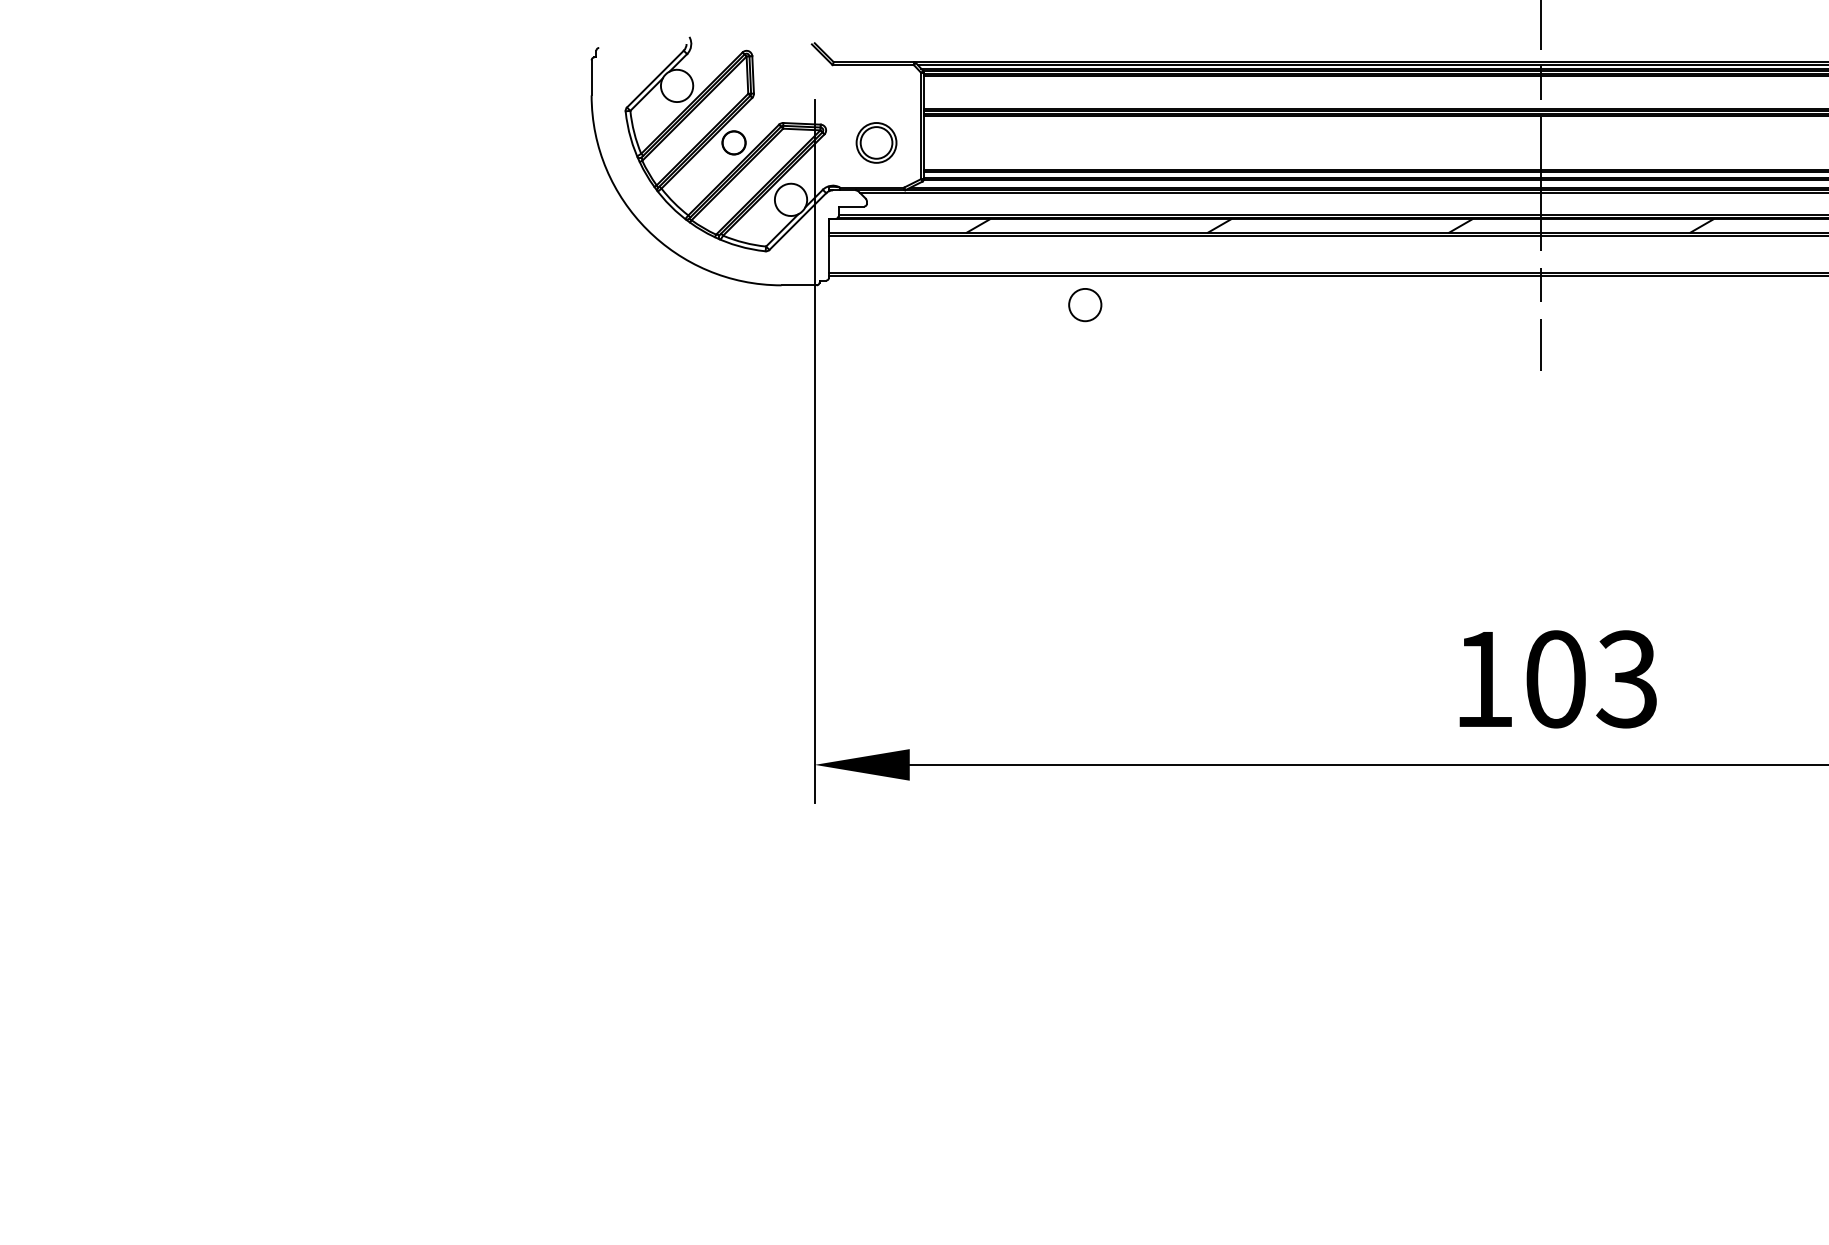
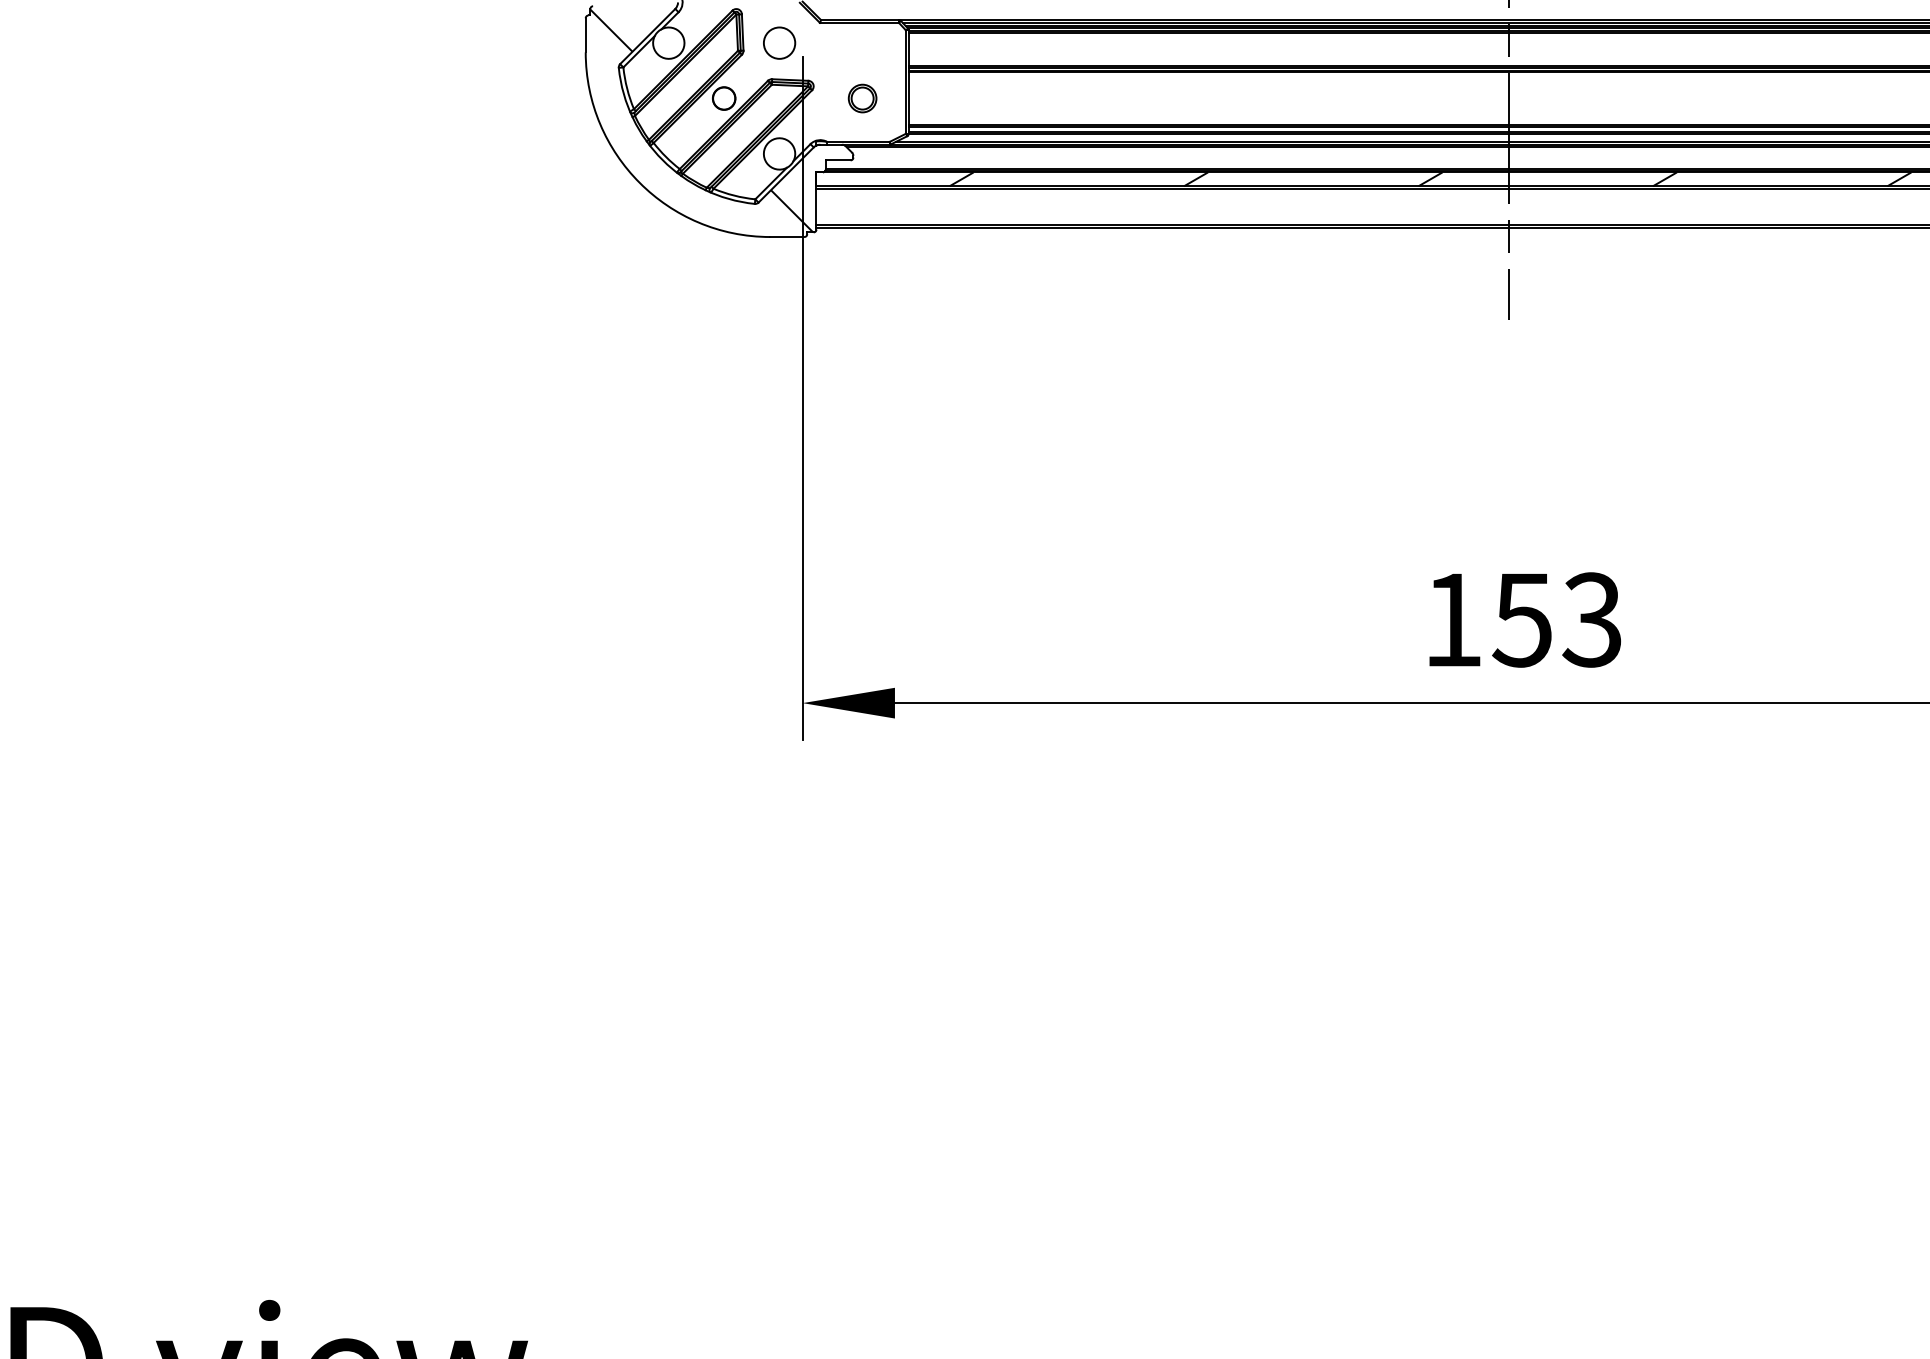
part: (876, 142) -> (862, 98), size x0.71
hatch: (710, 165) -> (701, 120), added
circle: (1085, 304) -> (779, 42), moved
text: (1555, 678) -> (1522, 619), 103 -> 153

